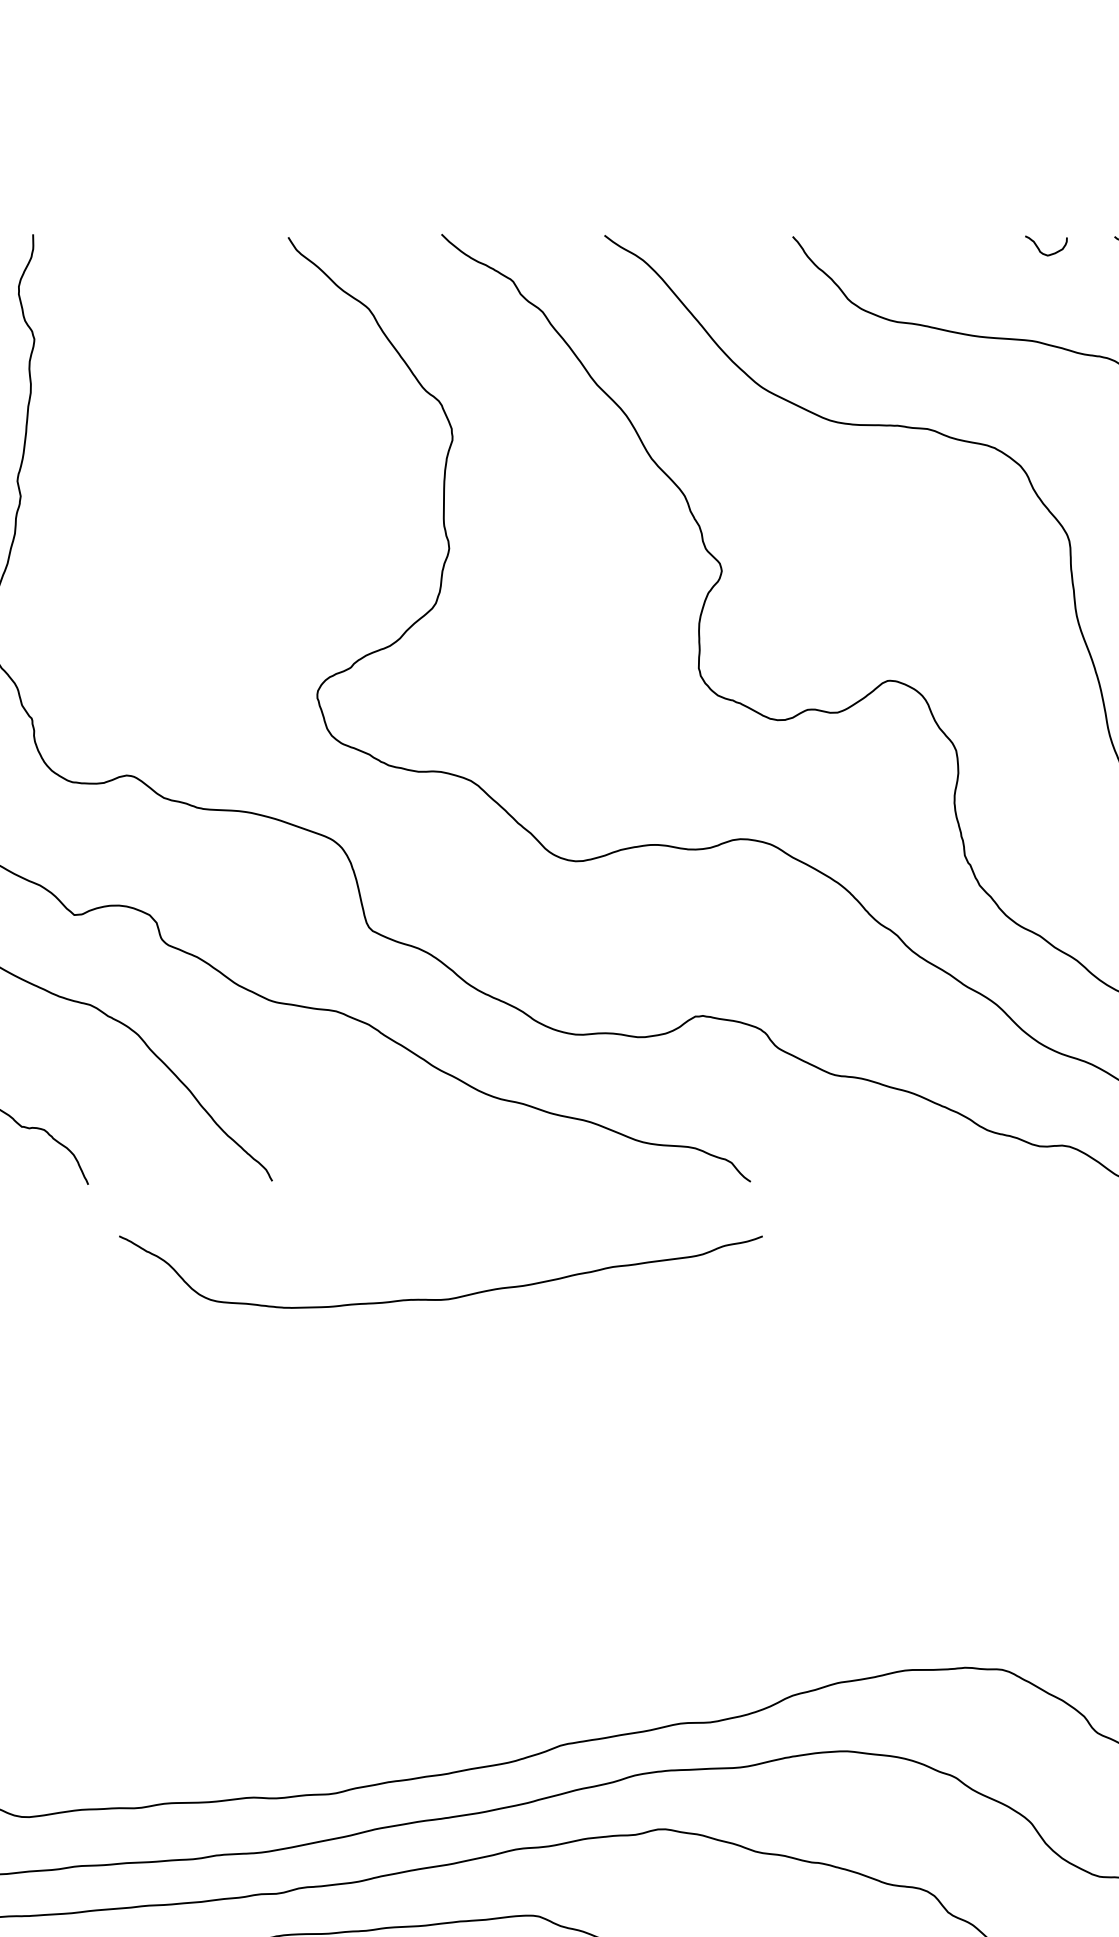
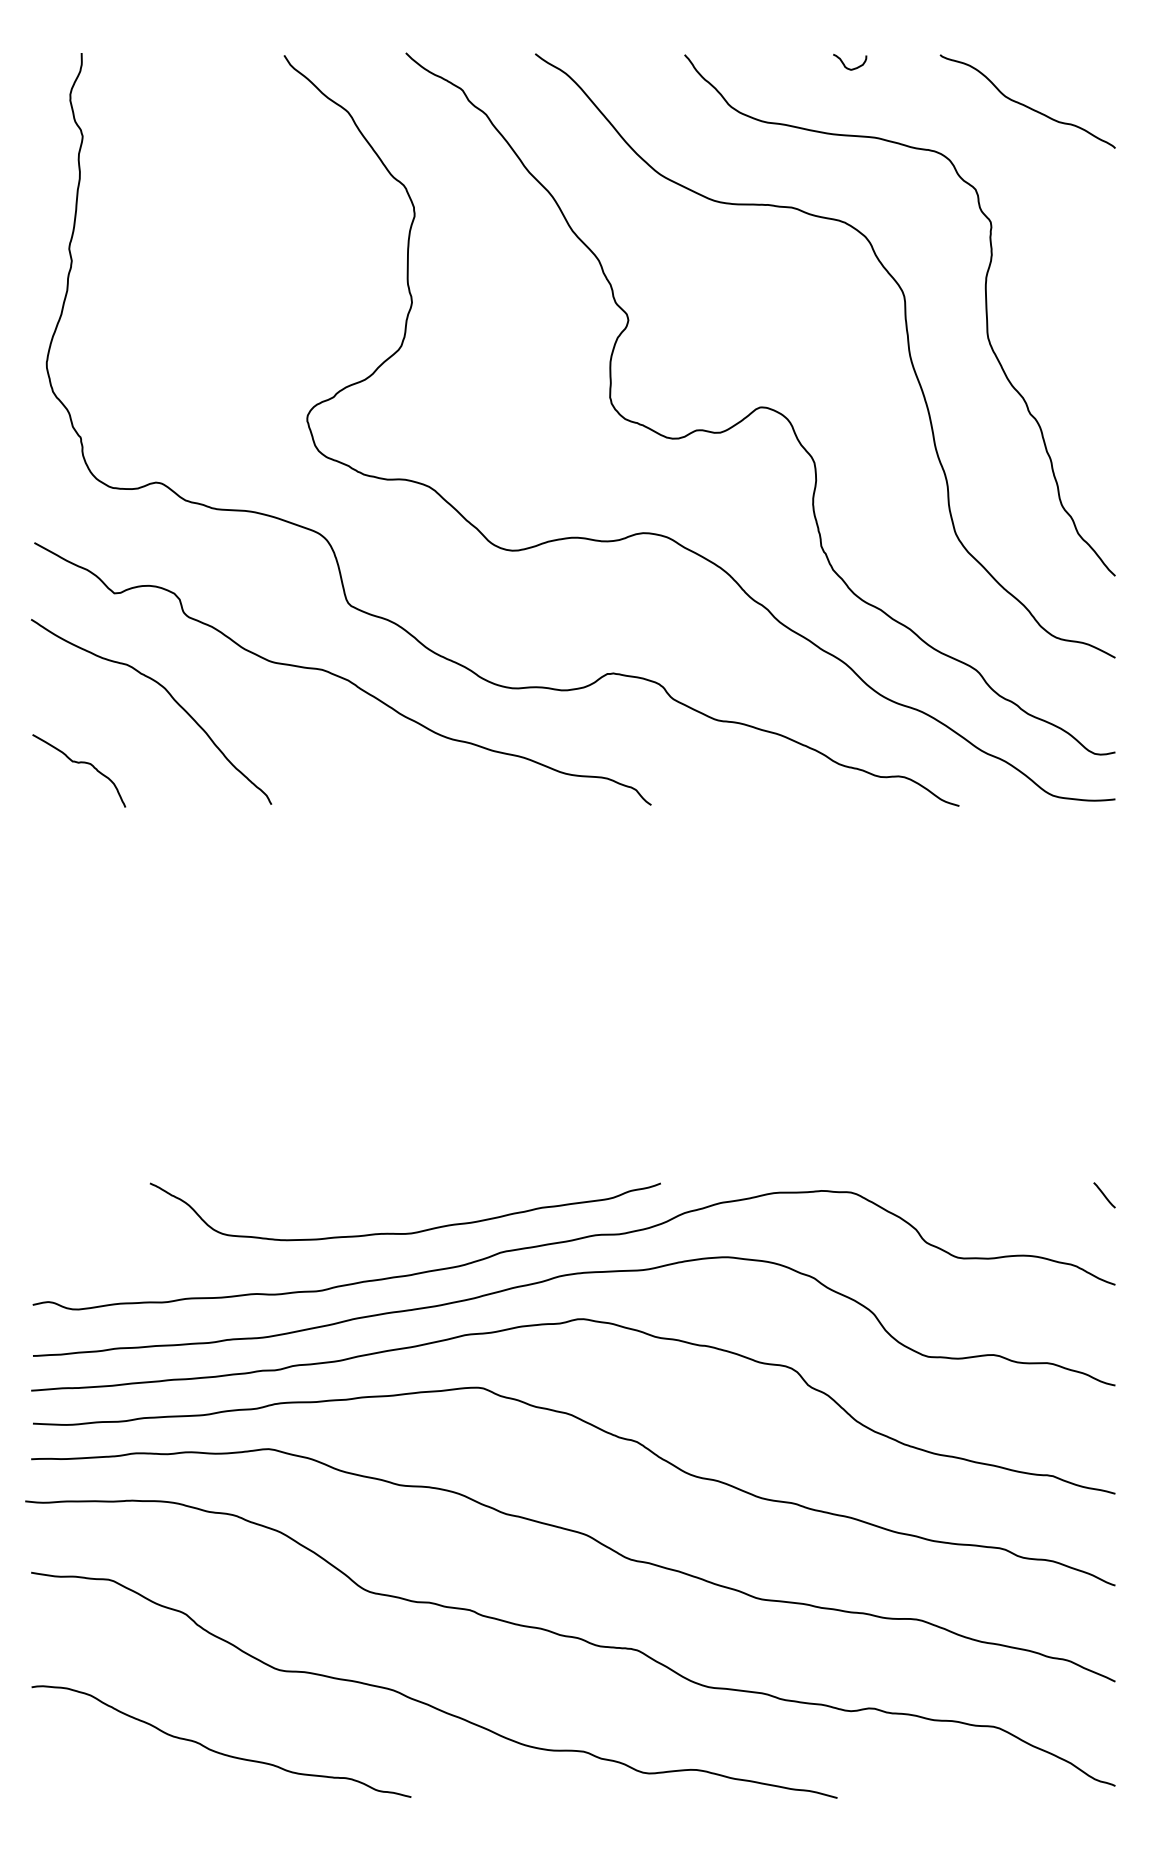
curve: (1039, 247) -> (844, 63), moved
curve: (442, 1298) -> (406, 1232), moved

